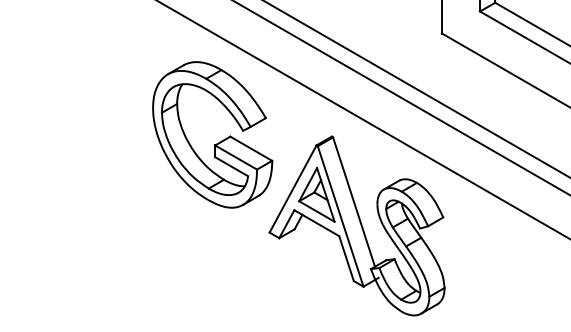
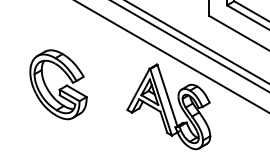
part: (212, 134) -> (58, 84), moved

